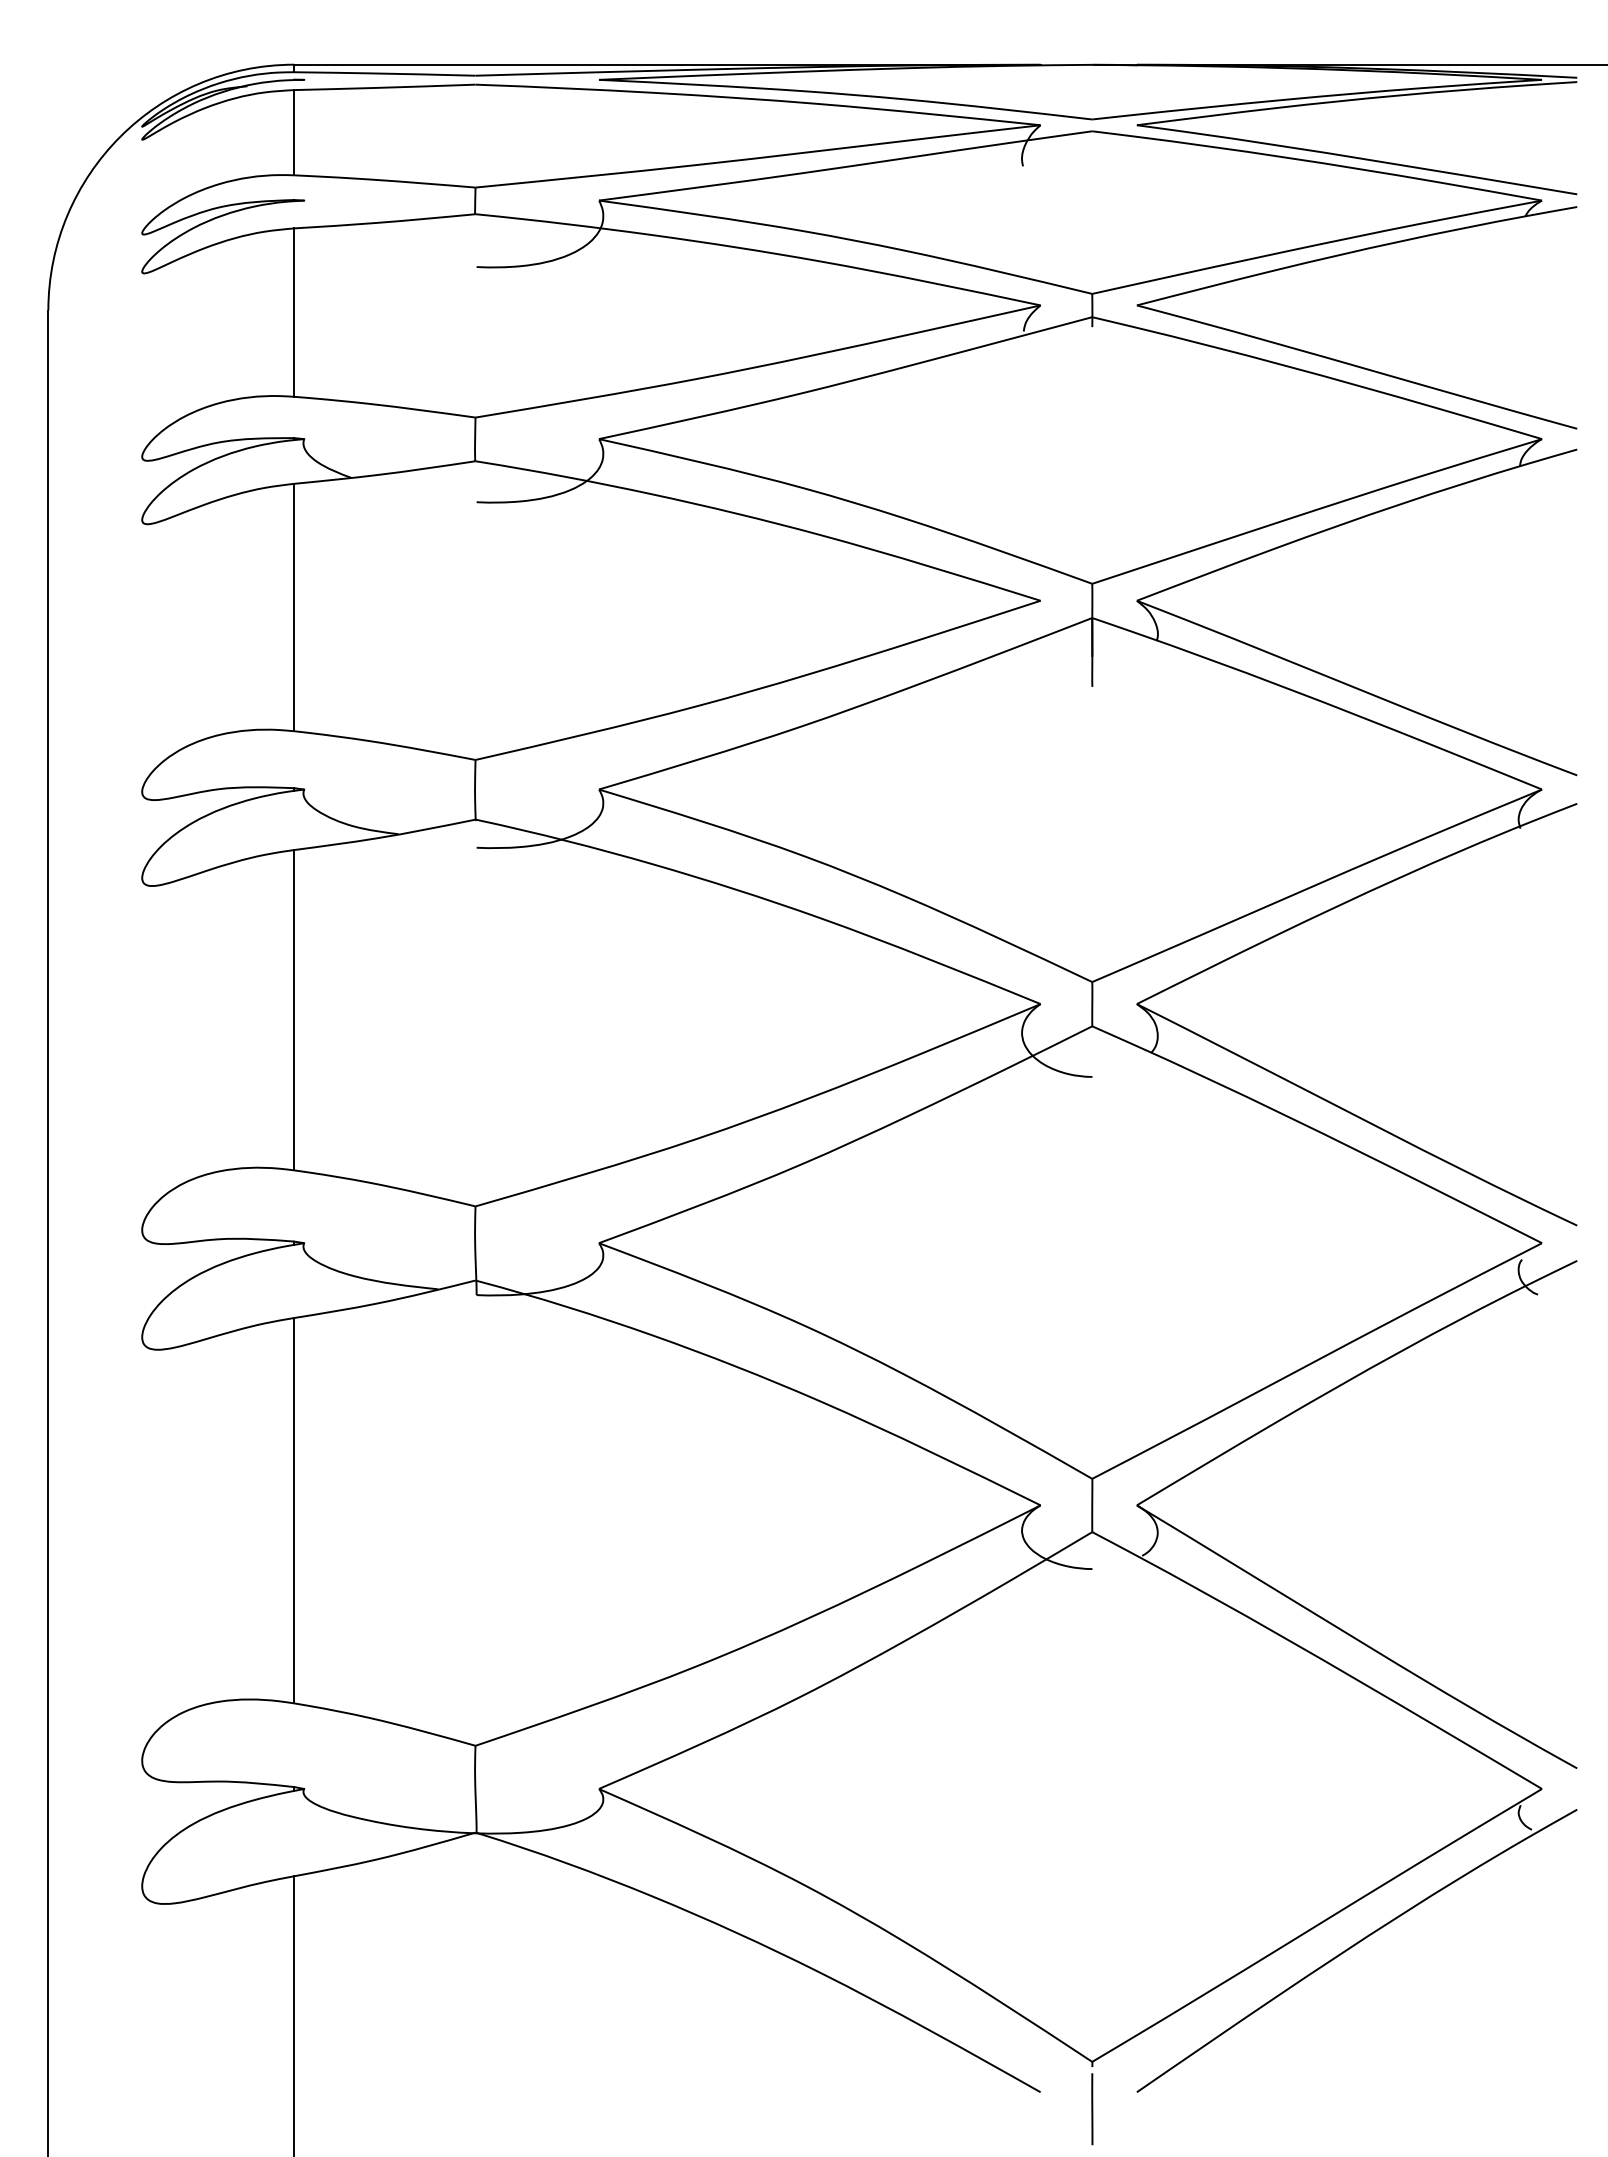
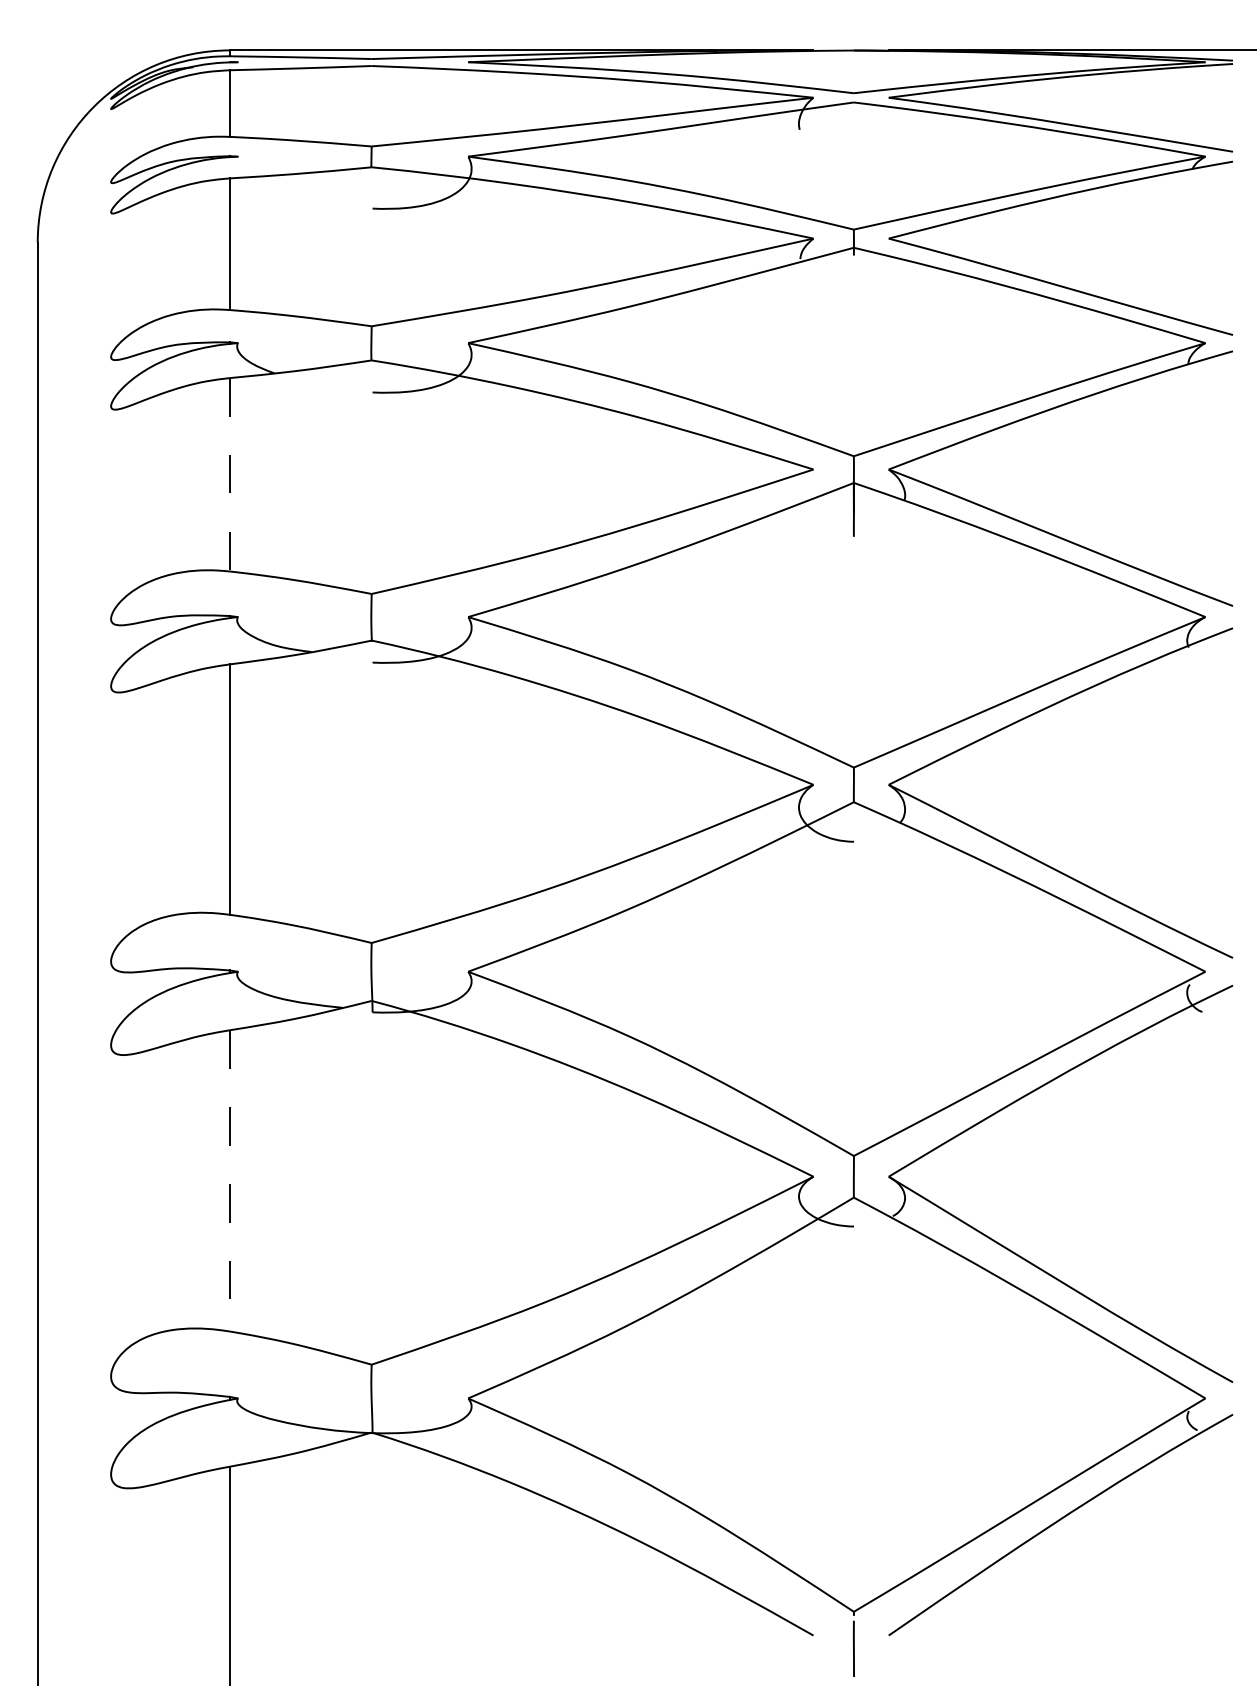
line: (294, 607) -> (230, 474), solid -> dashed
line: (294, 1510) -> (230, 1180), solid -> dashed

